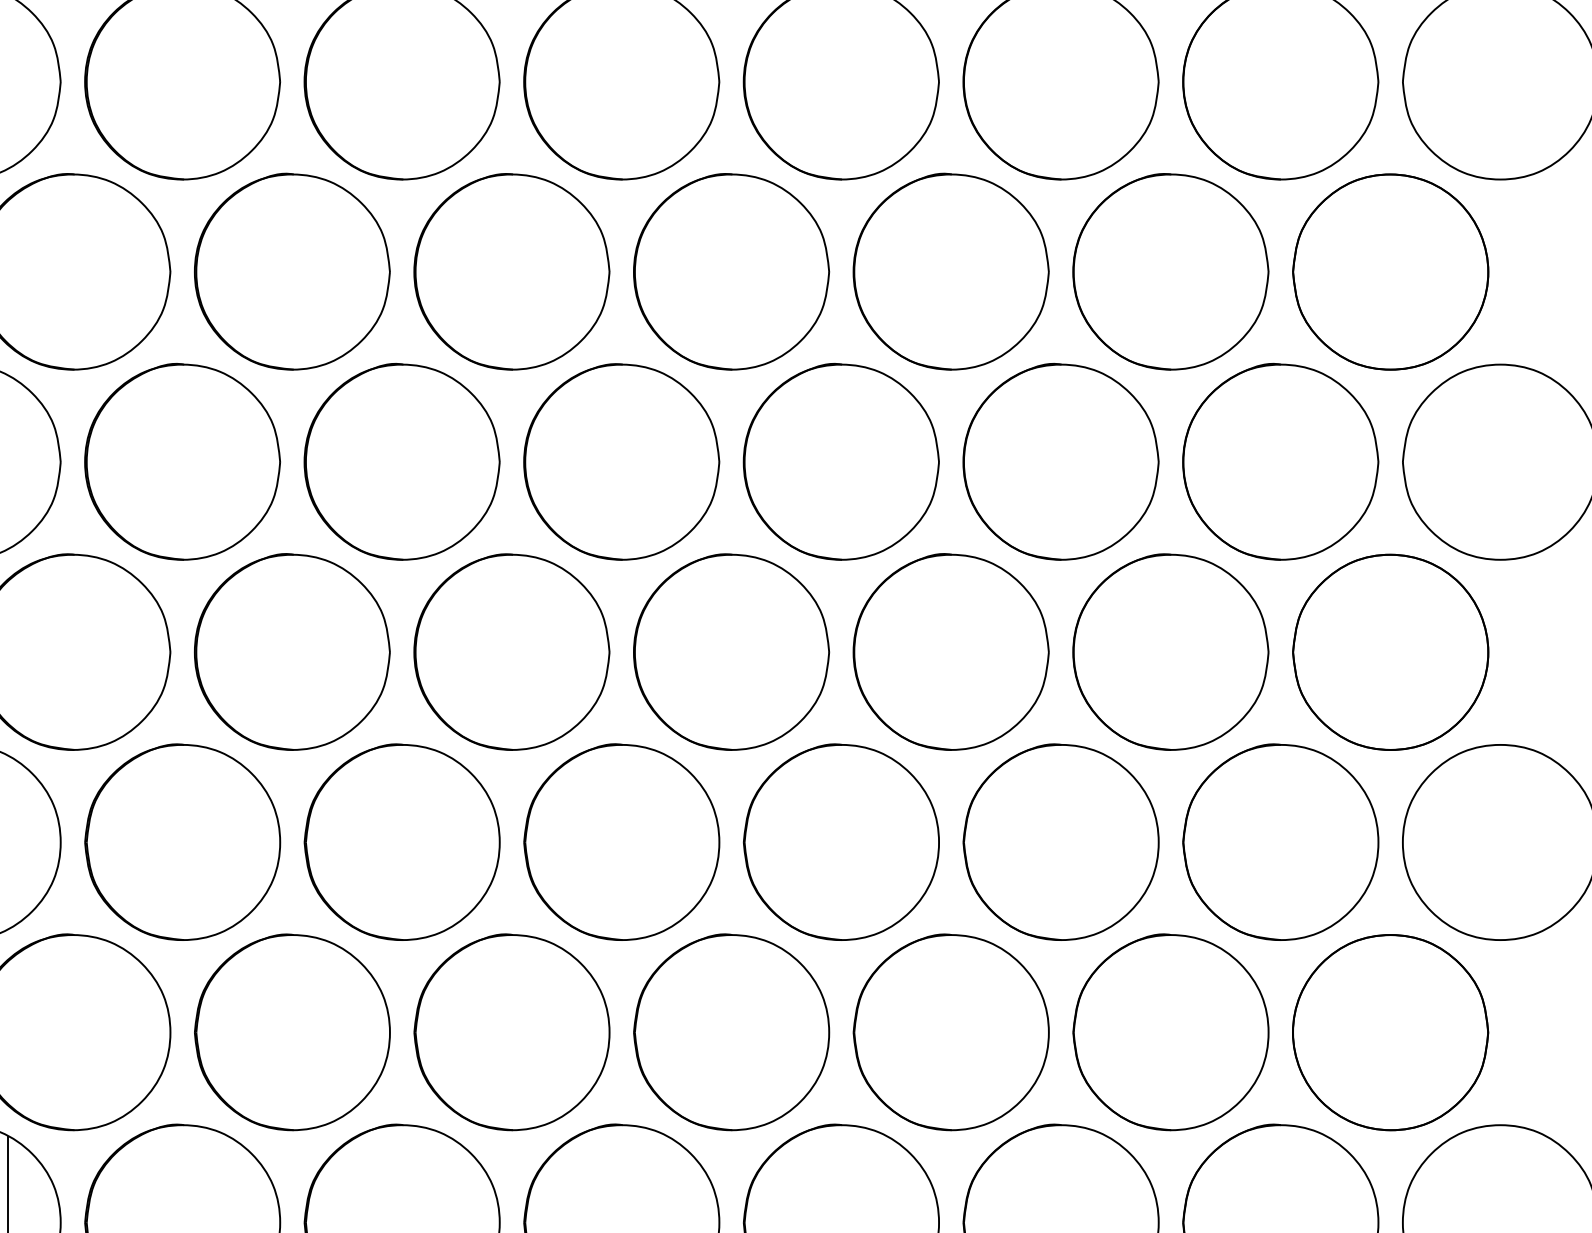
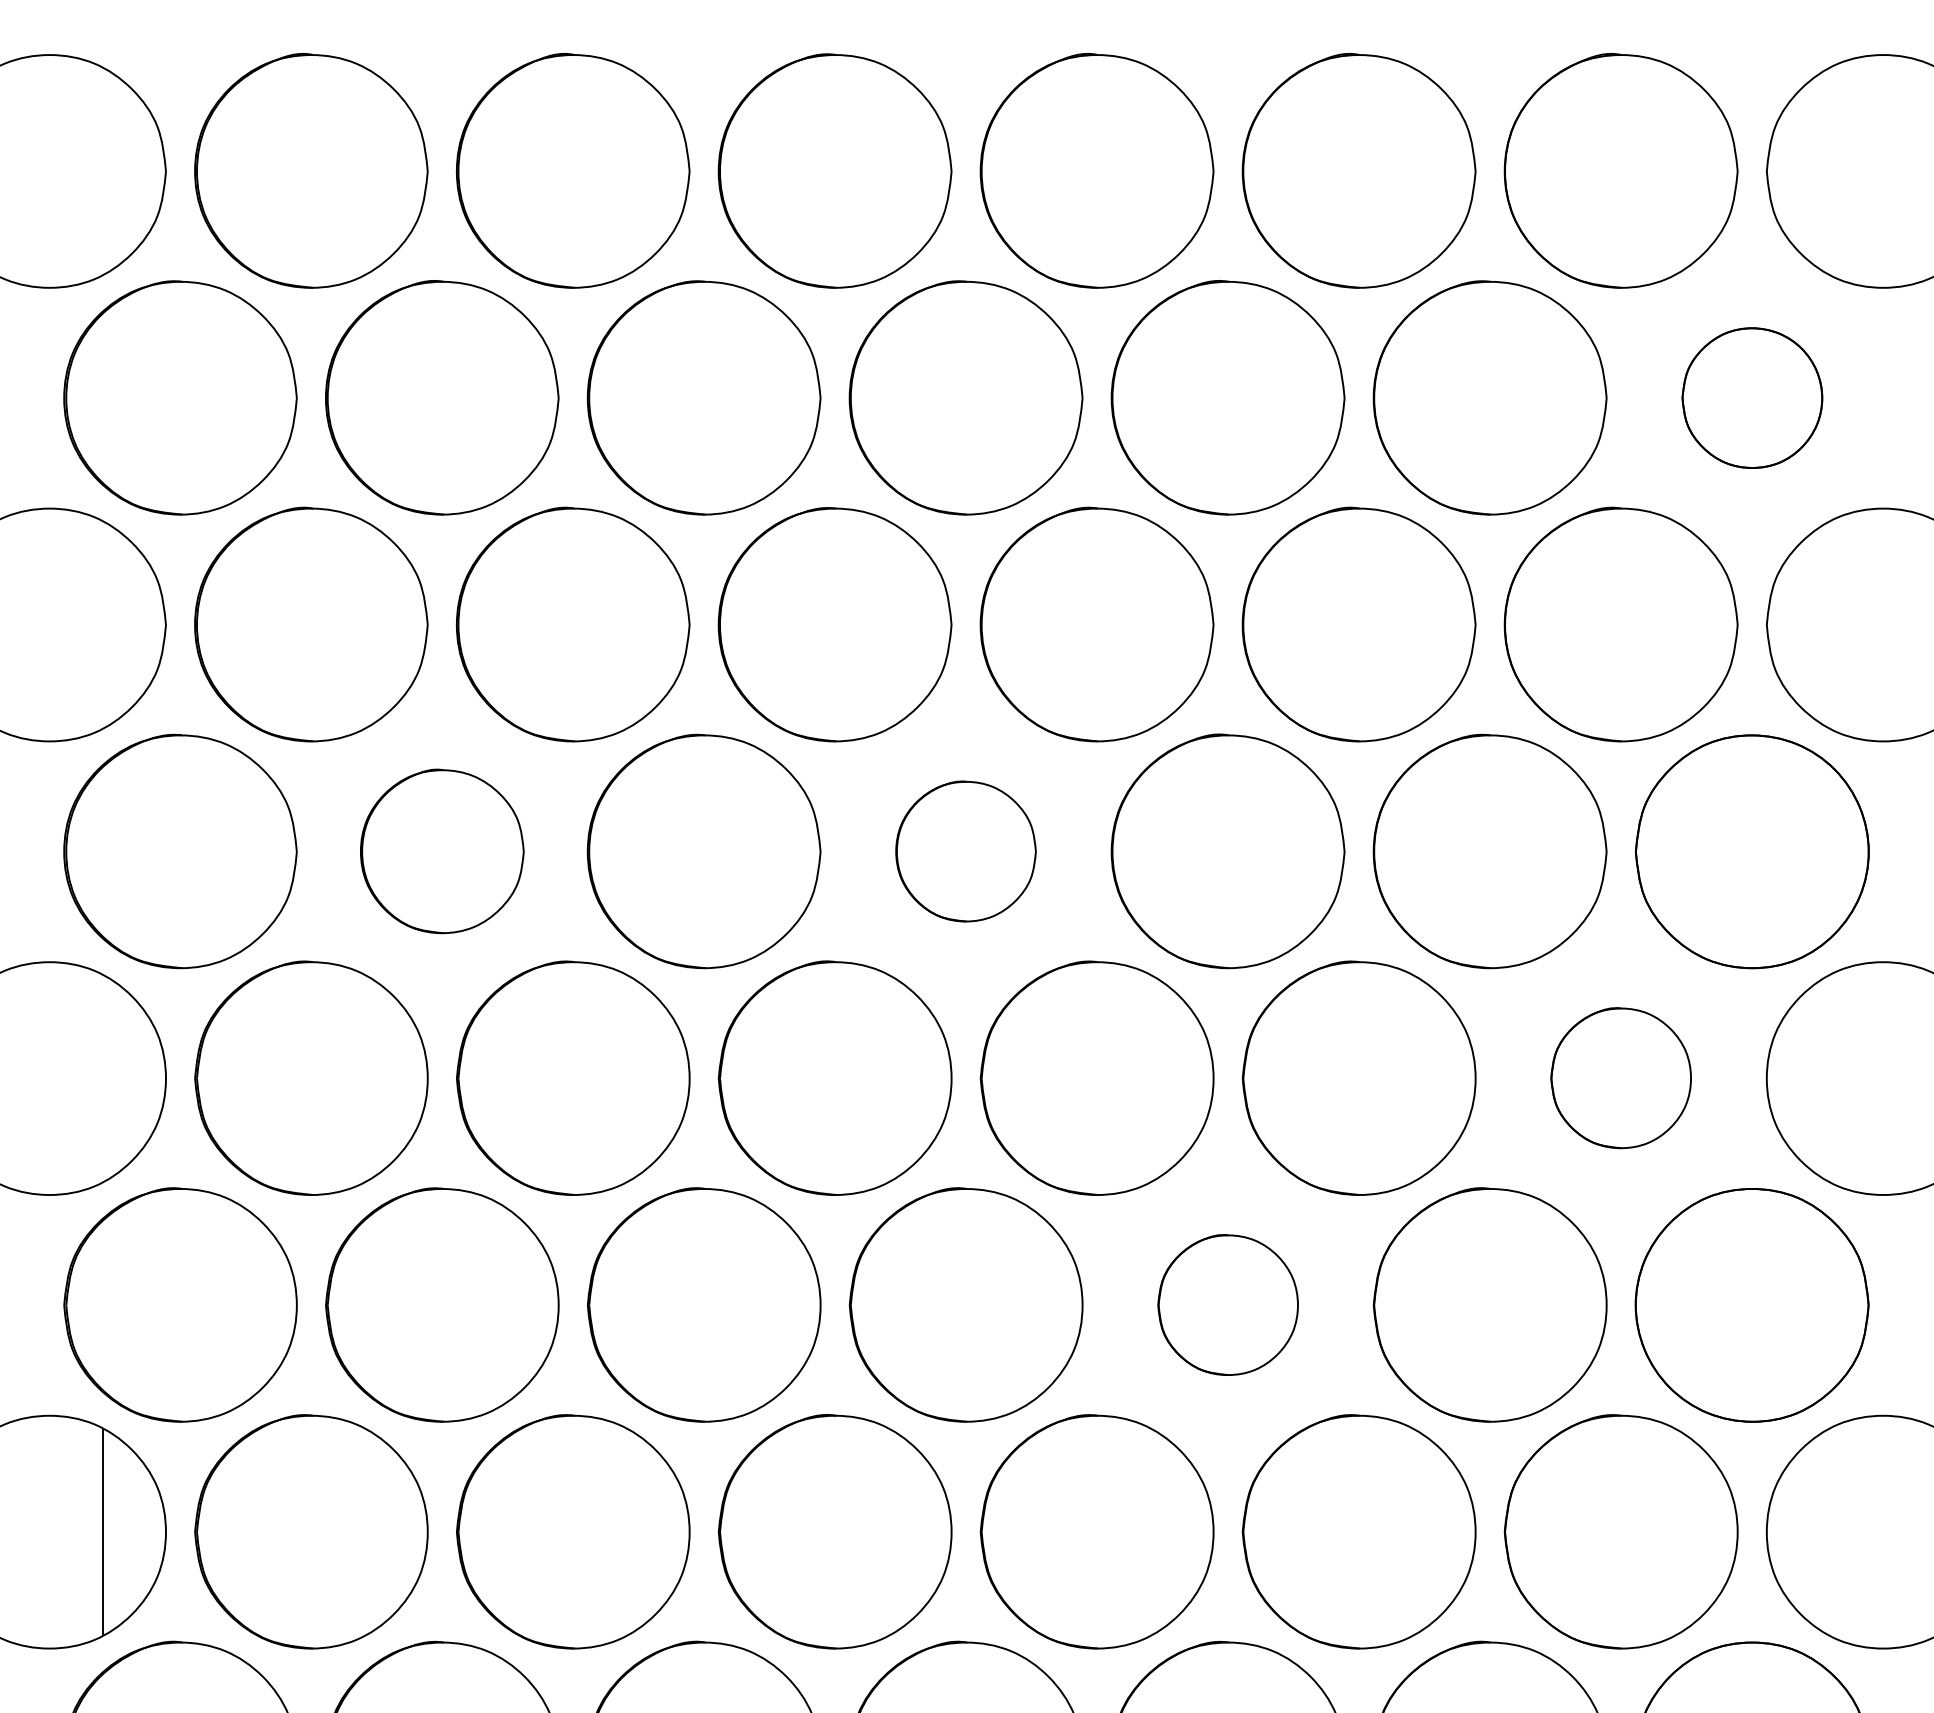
part: (1390, 271) -> (1752, 397), size x0.6
part: (292, 652) -> (442, 851), size x0.7
part: (731, 652) -> (965, 851), size x0.6
part: (1280, 841) -> (1620, 1077), size x0.6
part: (950, 1031) -> (1227, 1304), size x0.6

